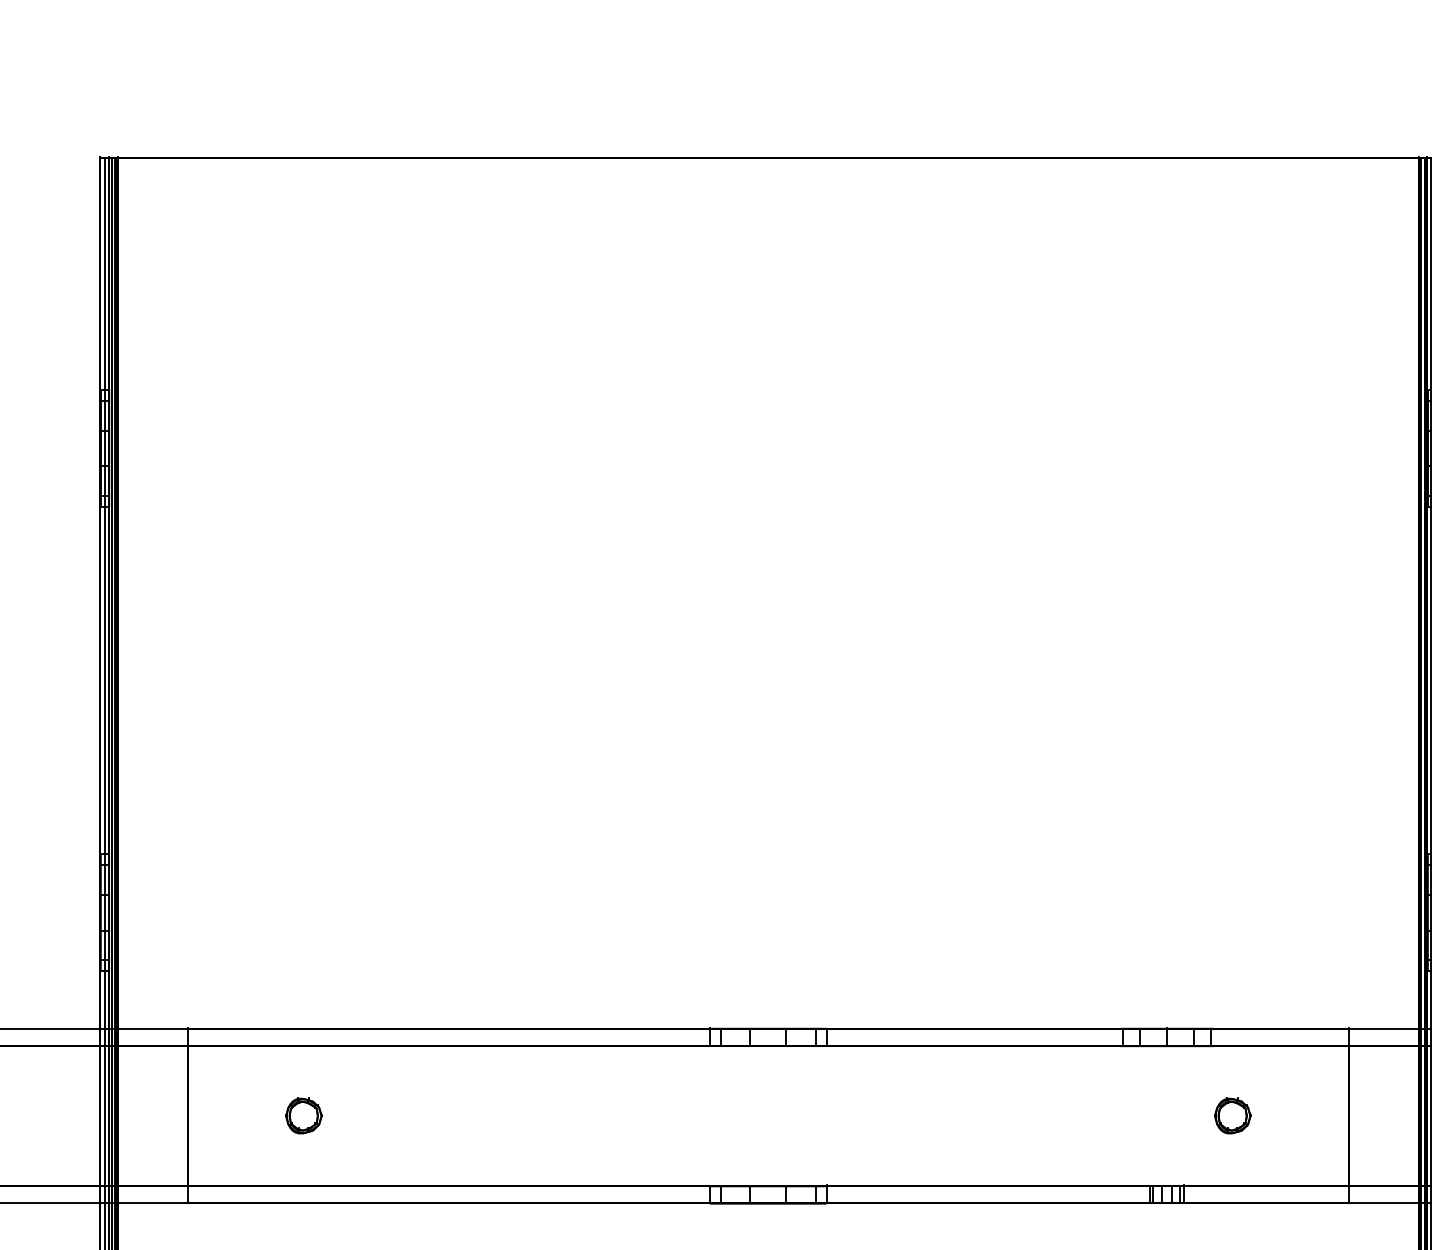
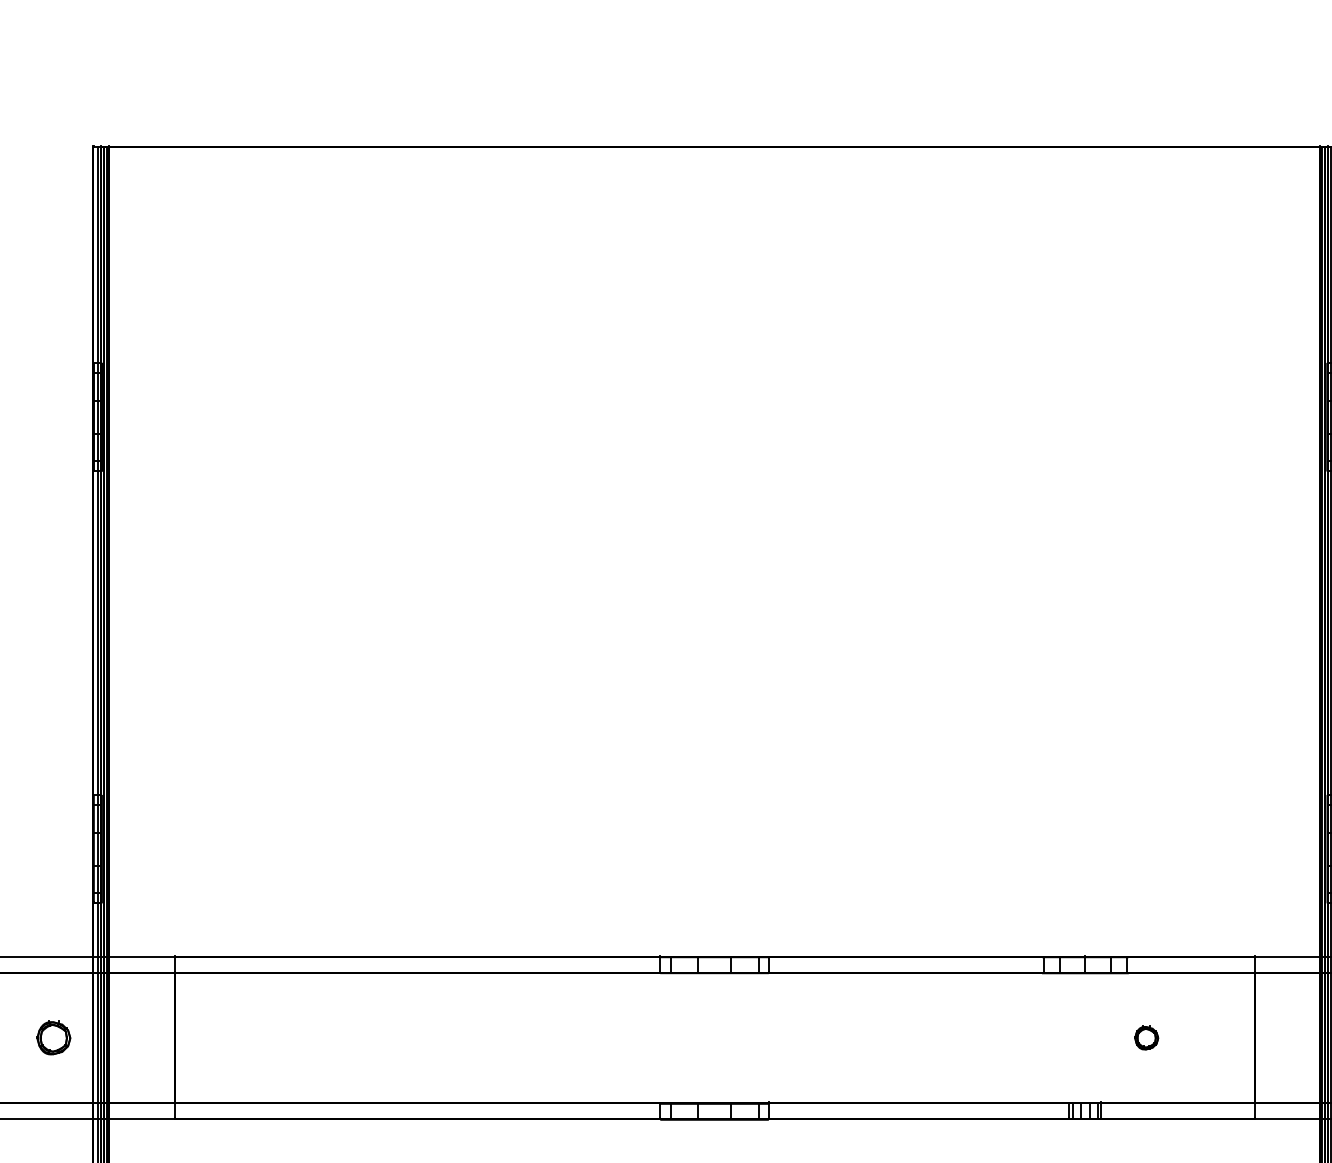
part: (303, 1115) -> (53, 1037), moved
part: (1232, 1115) -> (1146, 1037), size x0.7

